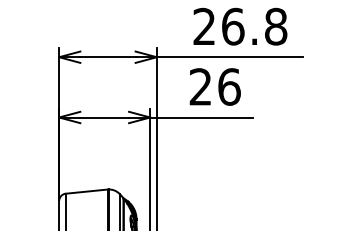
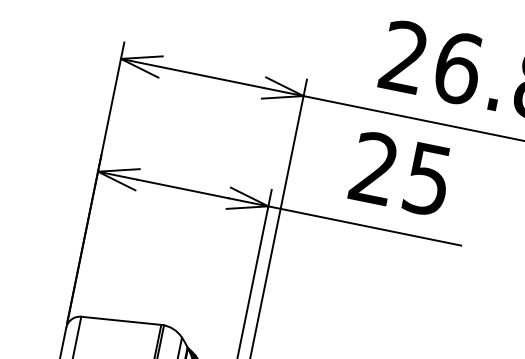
text: (229, 86) -> (428, 178), 26 -> 25

